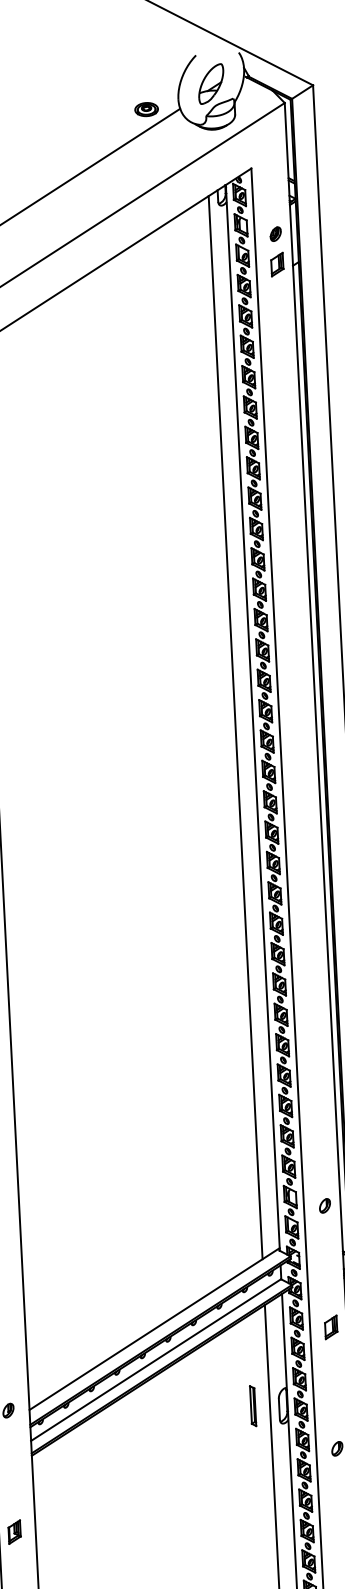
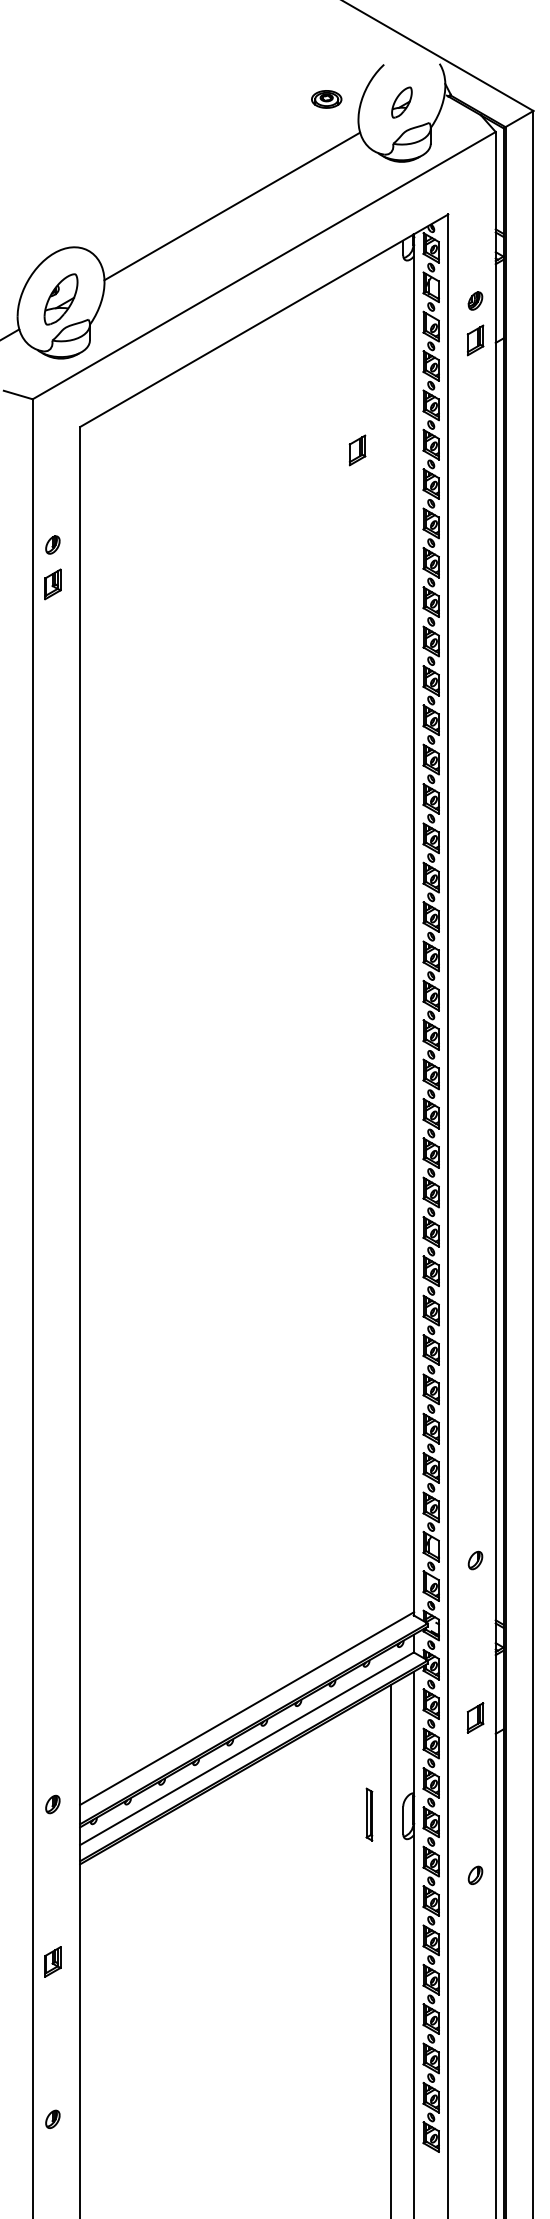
part: (210, 83) -> (401, 102), size x0.6
part: (146, 109) -> (326, 99), moved
part: (190, 354) -> (357, 450), added
line: (235, 727) -> (391, 936), removed

